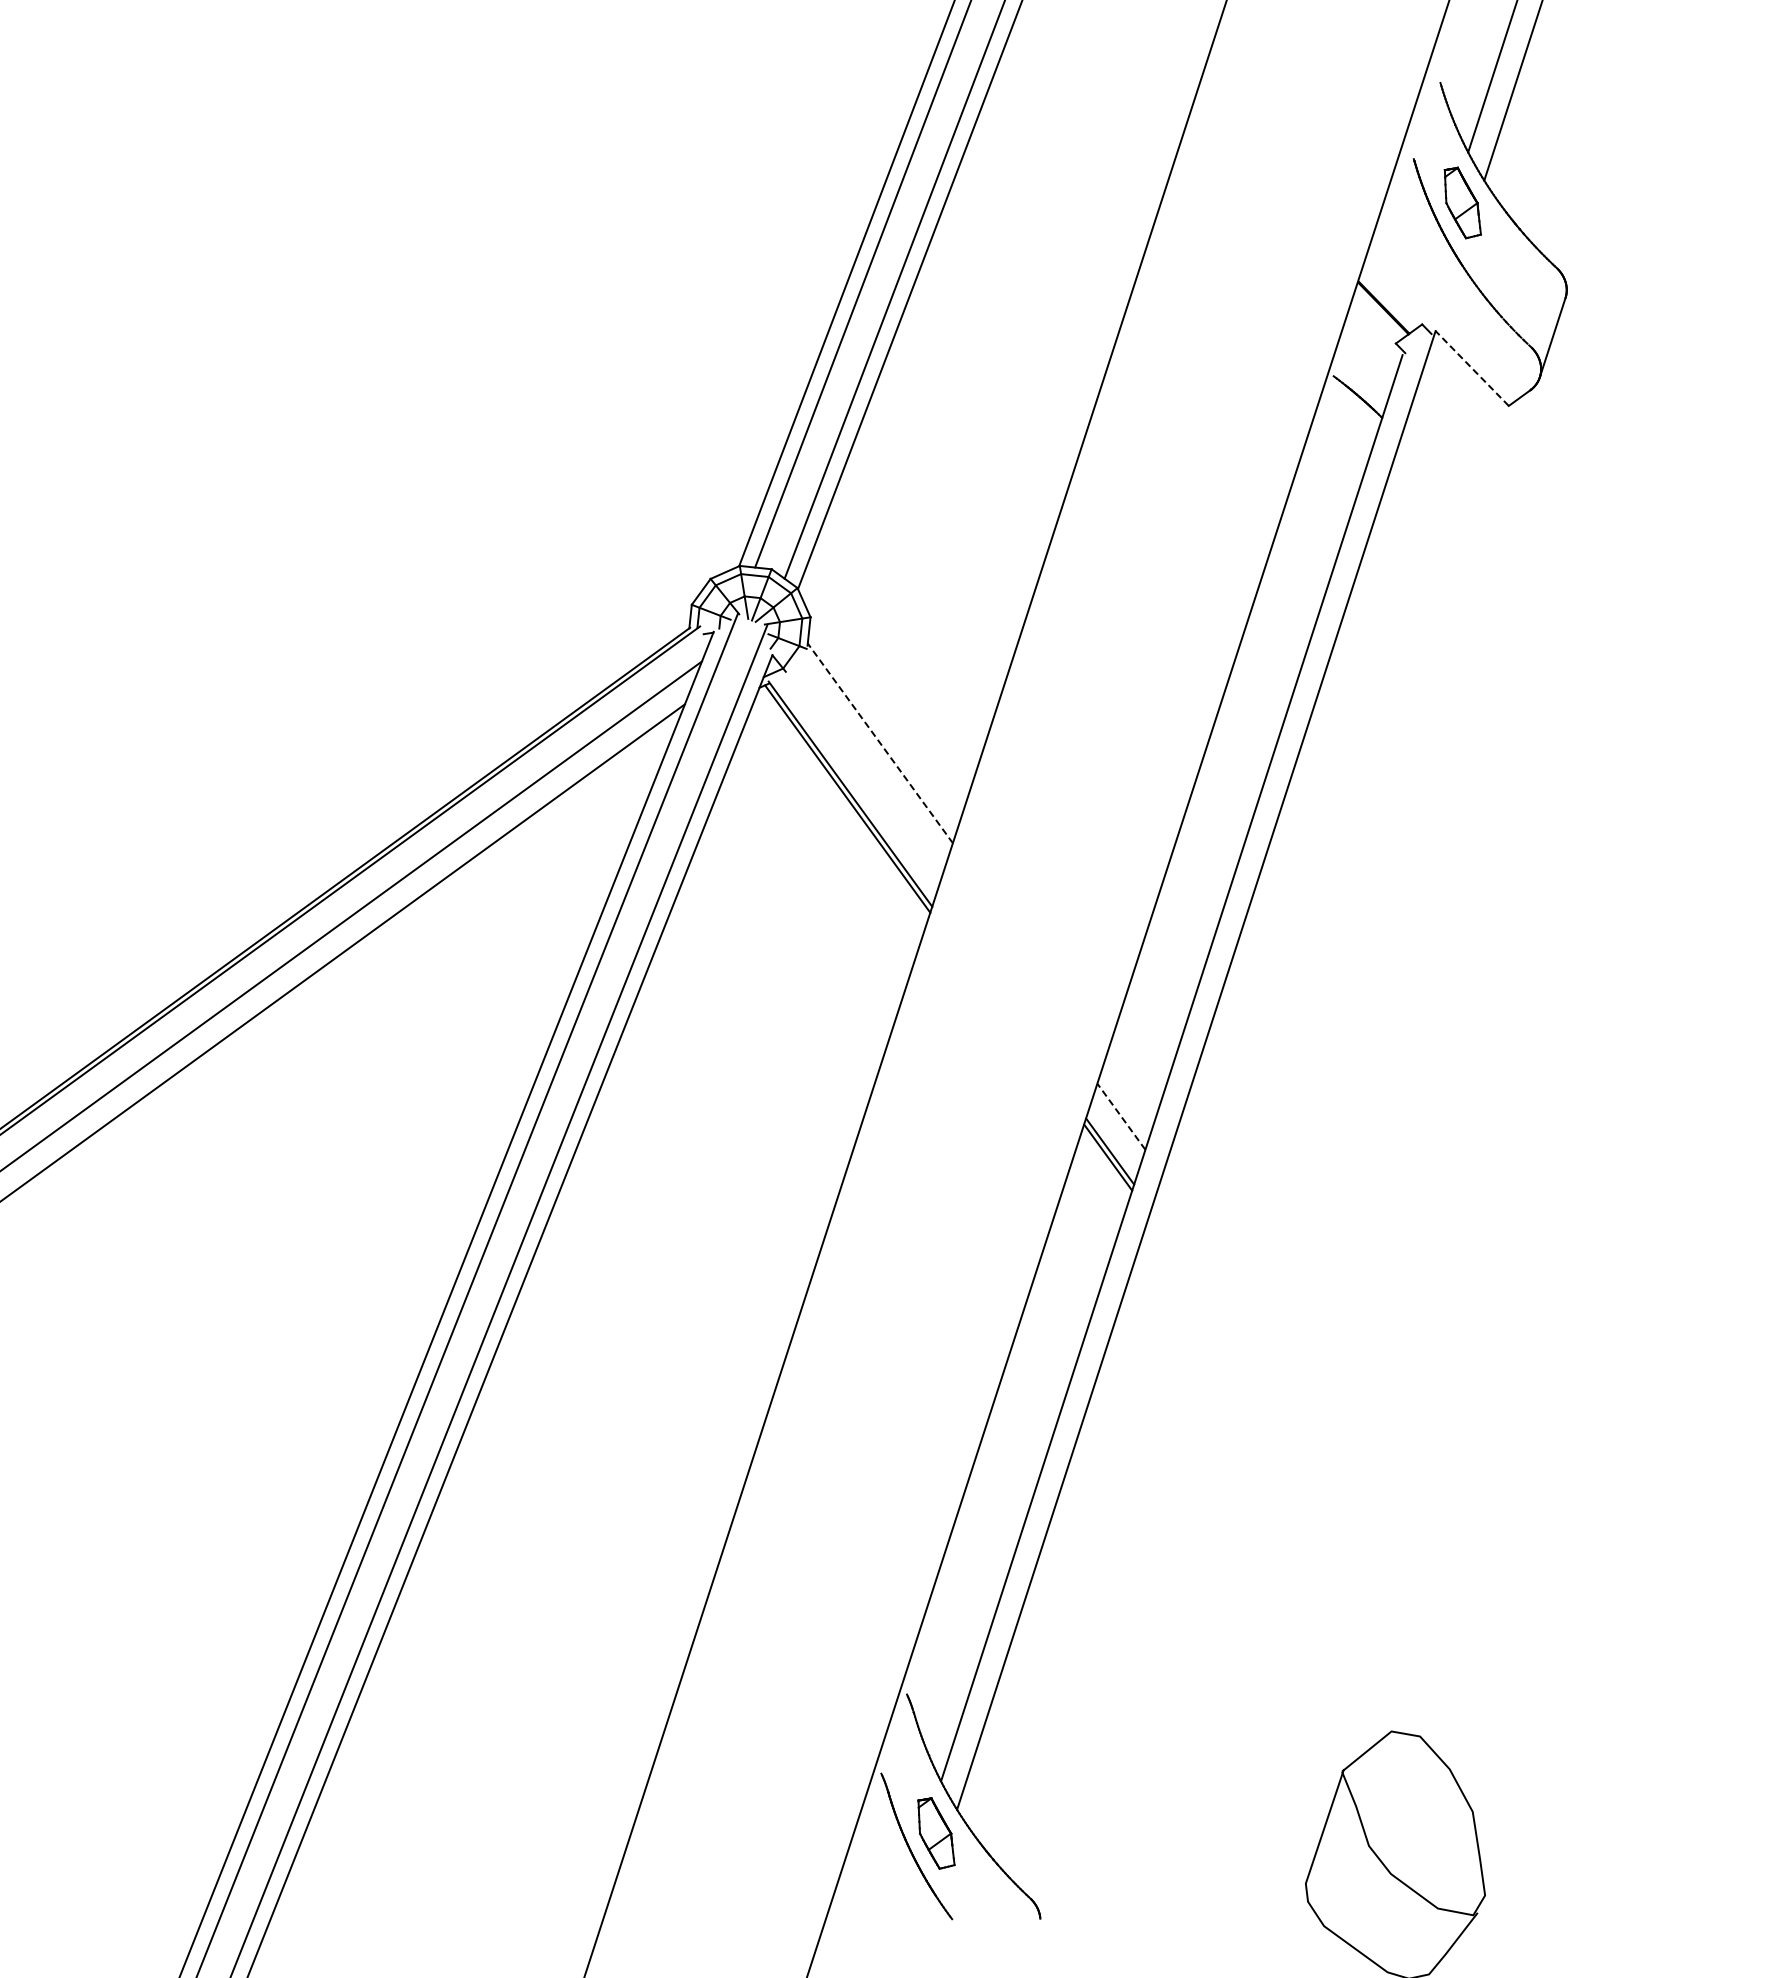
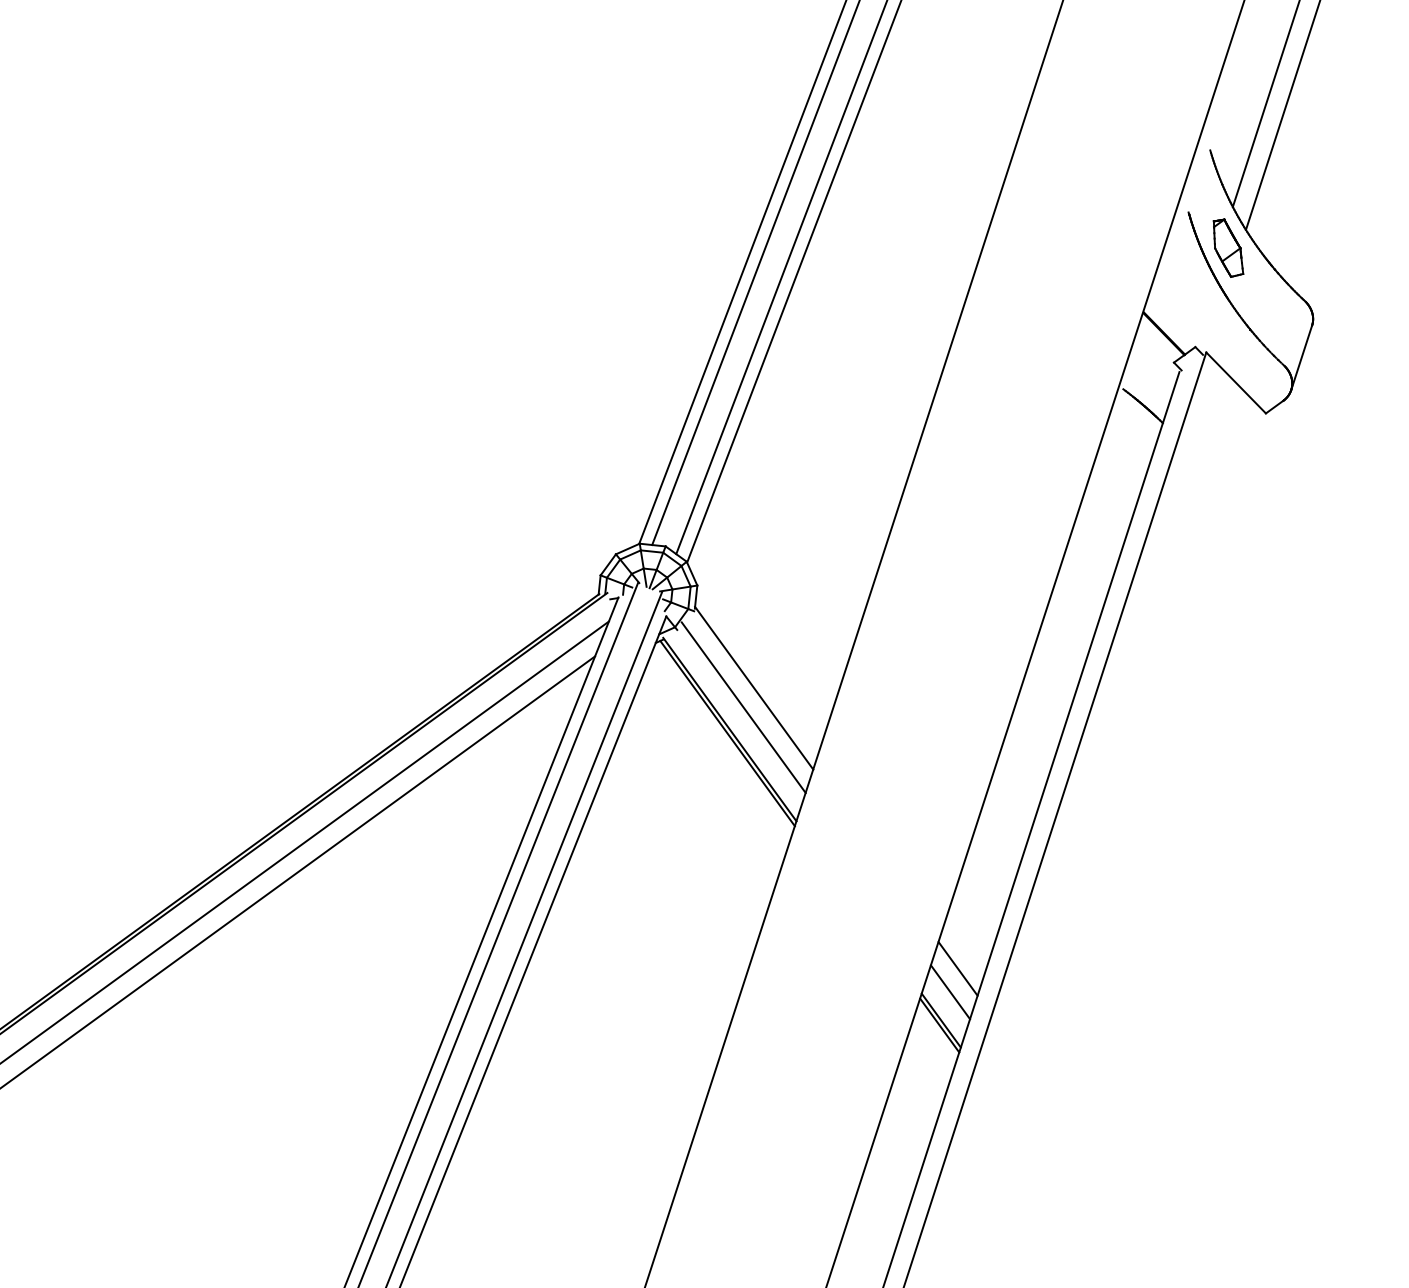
line: (1471, 368) -> (1235, 382), dashed -> solid
line: (880, 743) -> (754, 688), dashed -> solid
line: (867, 767) -> (743, 707), added
line: (1130, 1088) -> (957, 969), added
line: (1121, 1116) -> (950, 992), dashed -> solid

